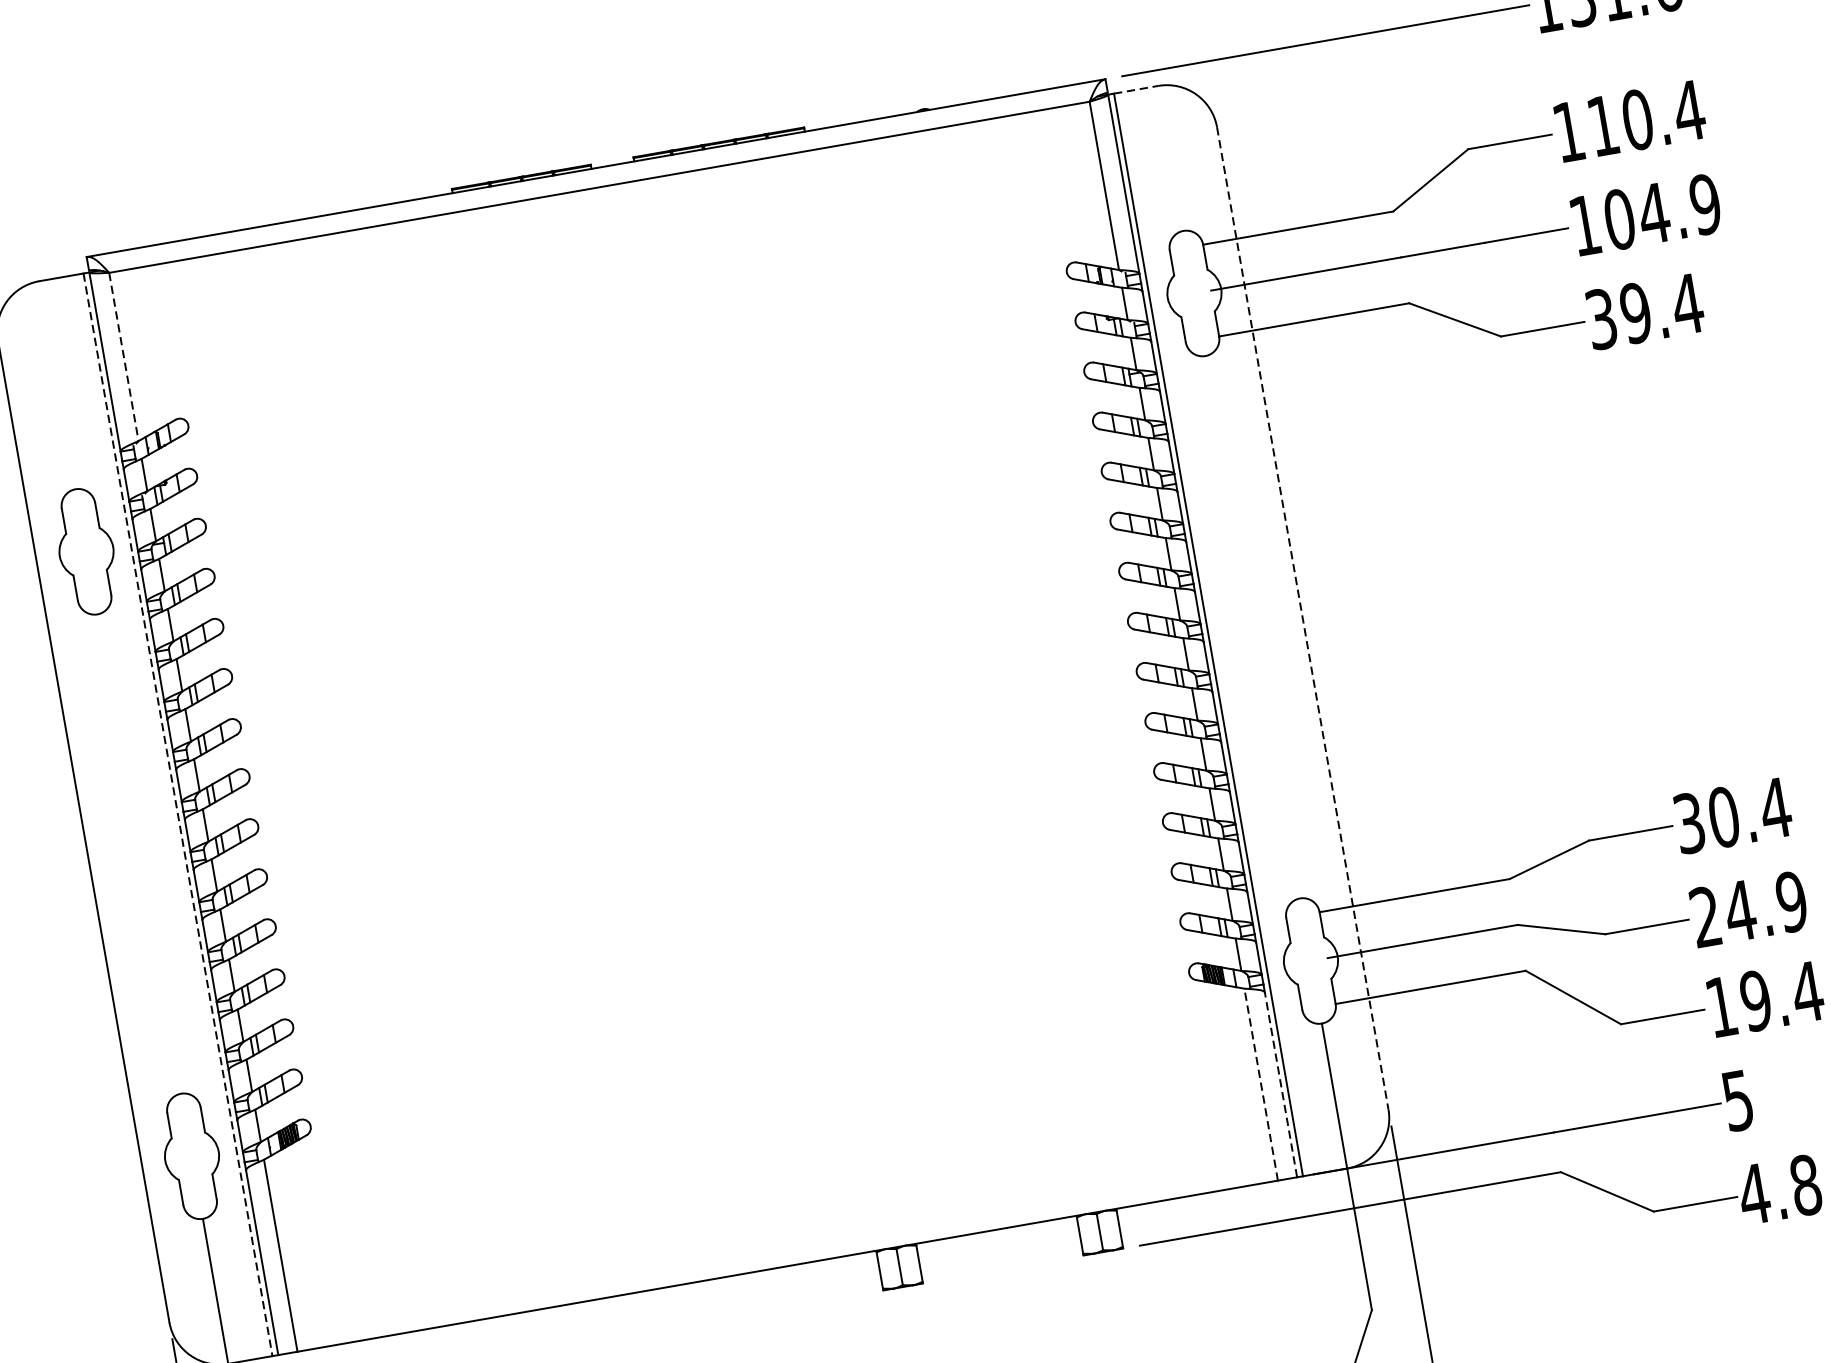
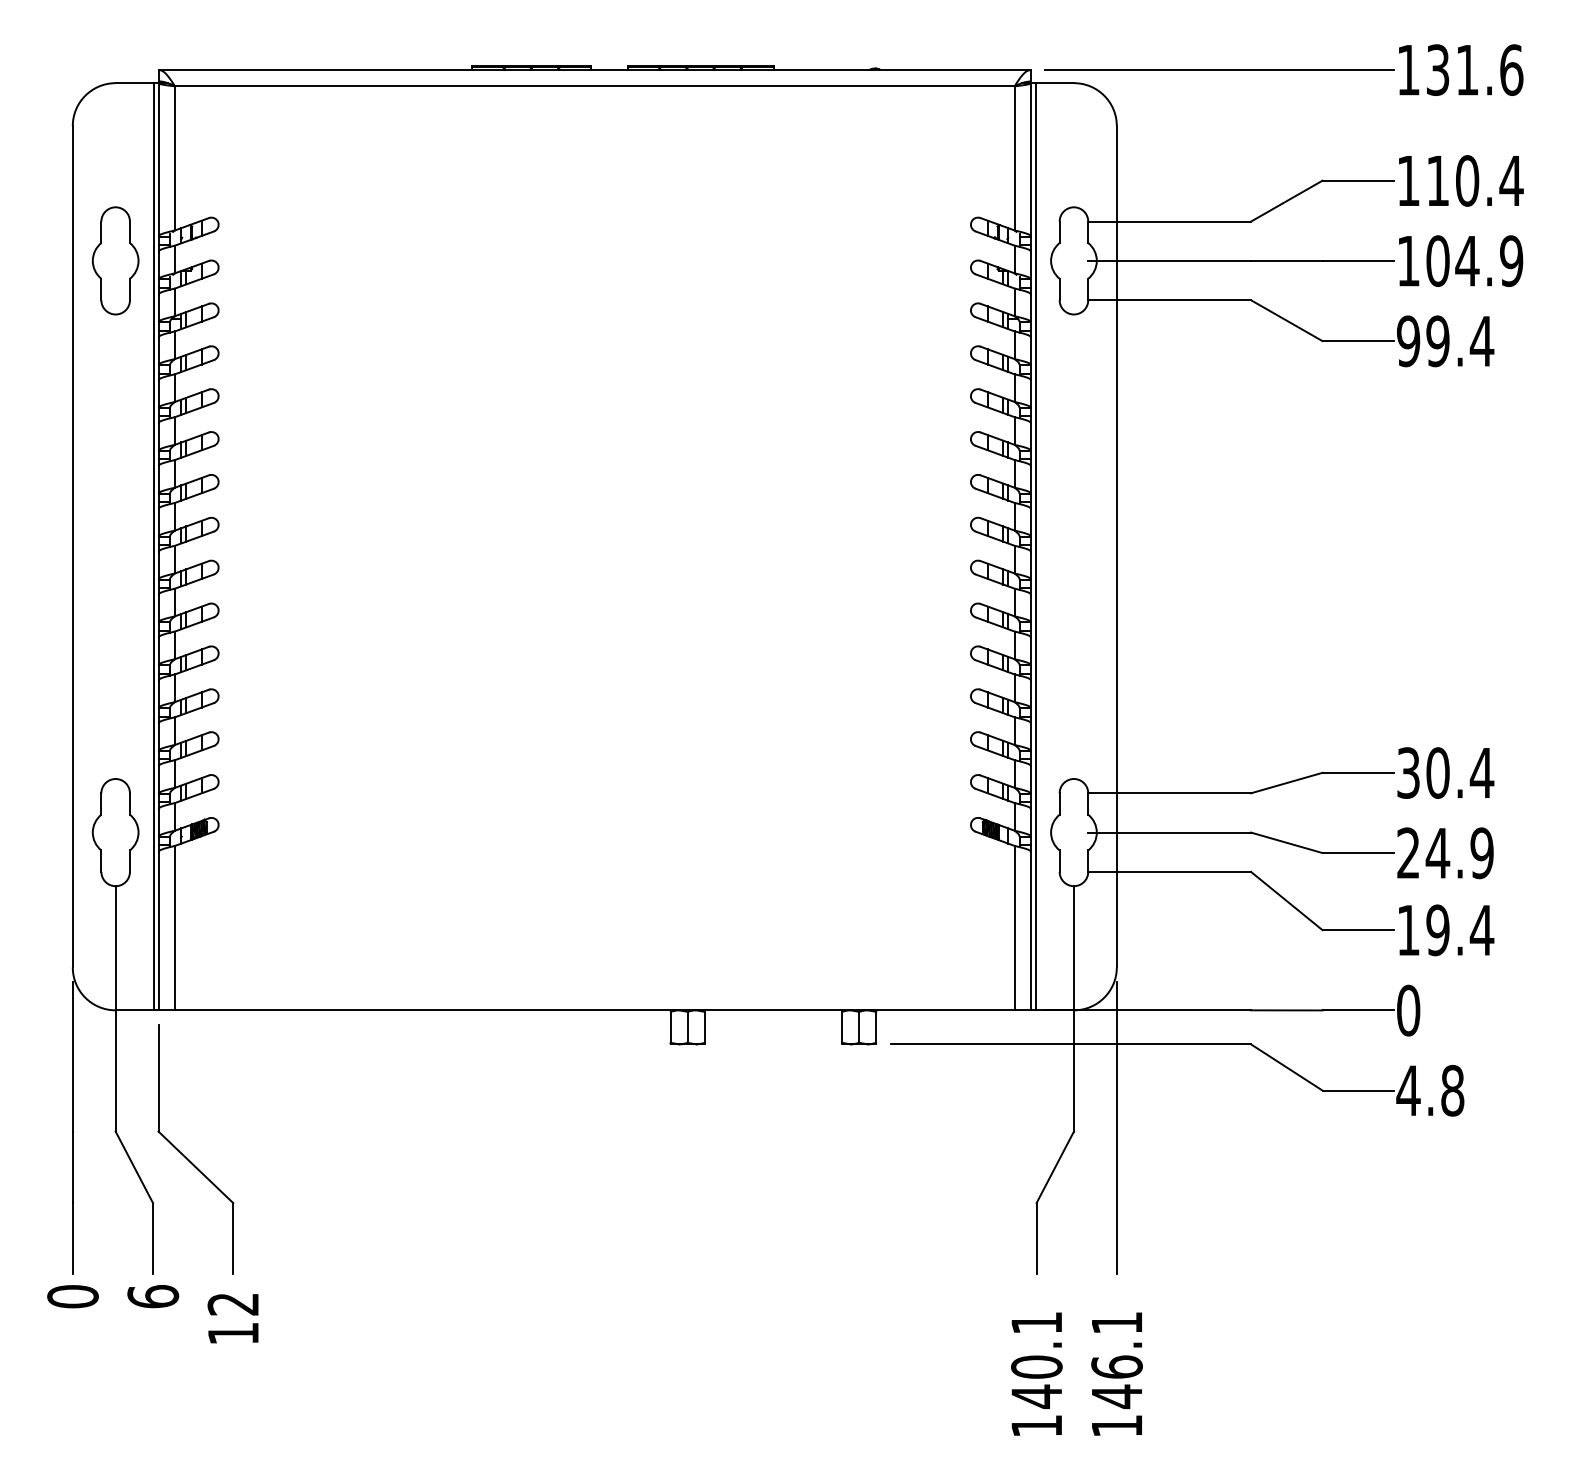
line: (1136, 90) -> (1055, 83), dashed -> solid
text: (1601, 319) -> (1408, 341), 39.4 -> 99.4
line: (123, 357) -> (174, 158), dashed -> solid
part: (86, 551) -> (115, 260), moved
line: (1302, 618) -> (1116, 546), dashed -> solid
line: (177, 814) -> (153, 546), dashed -> solid
line: (1260, 1083) -> (1014, 927), dashed -> solid
line: (1281, 1083) -> (1031, 930), dashed -> solid
text: (1737, 1100) -> (1408, 1010), 5 -> 0

